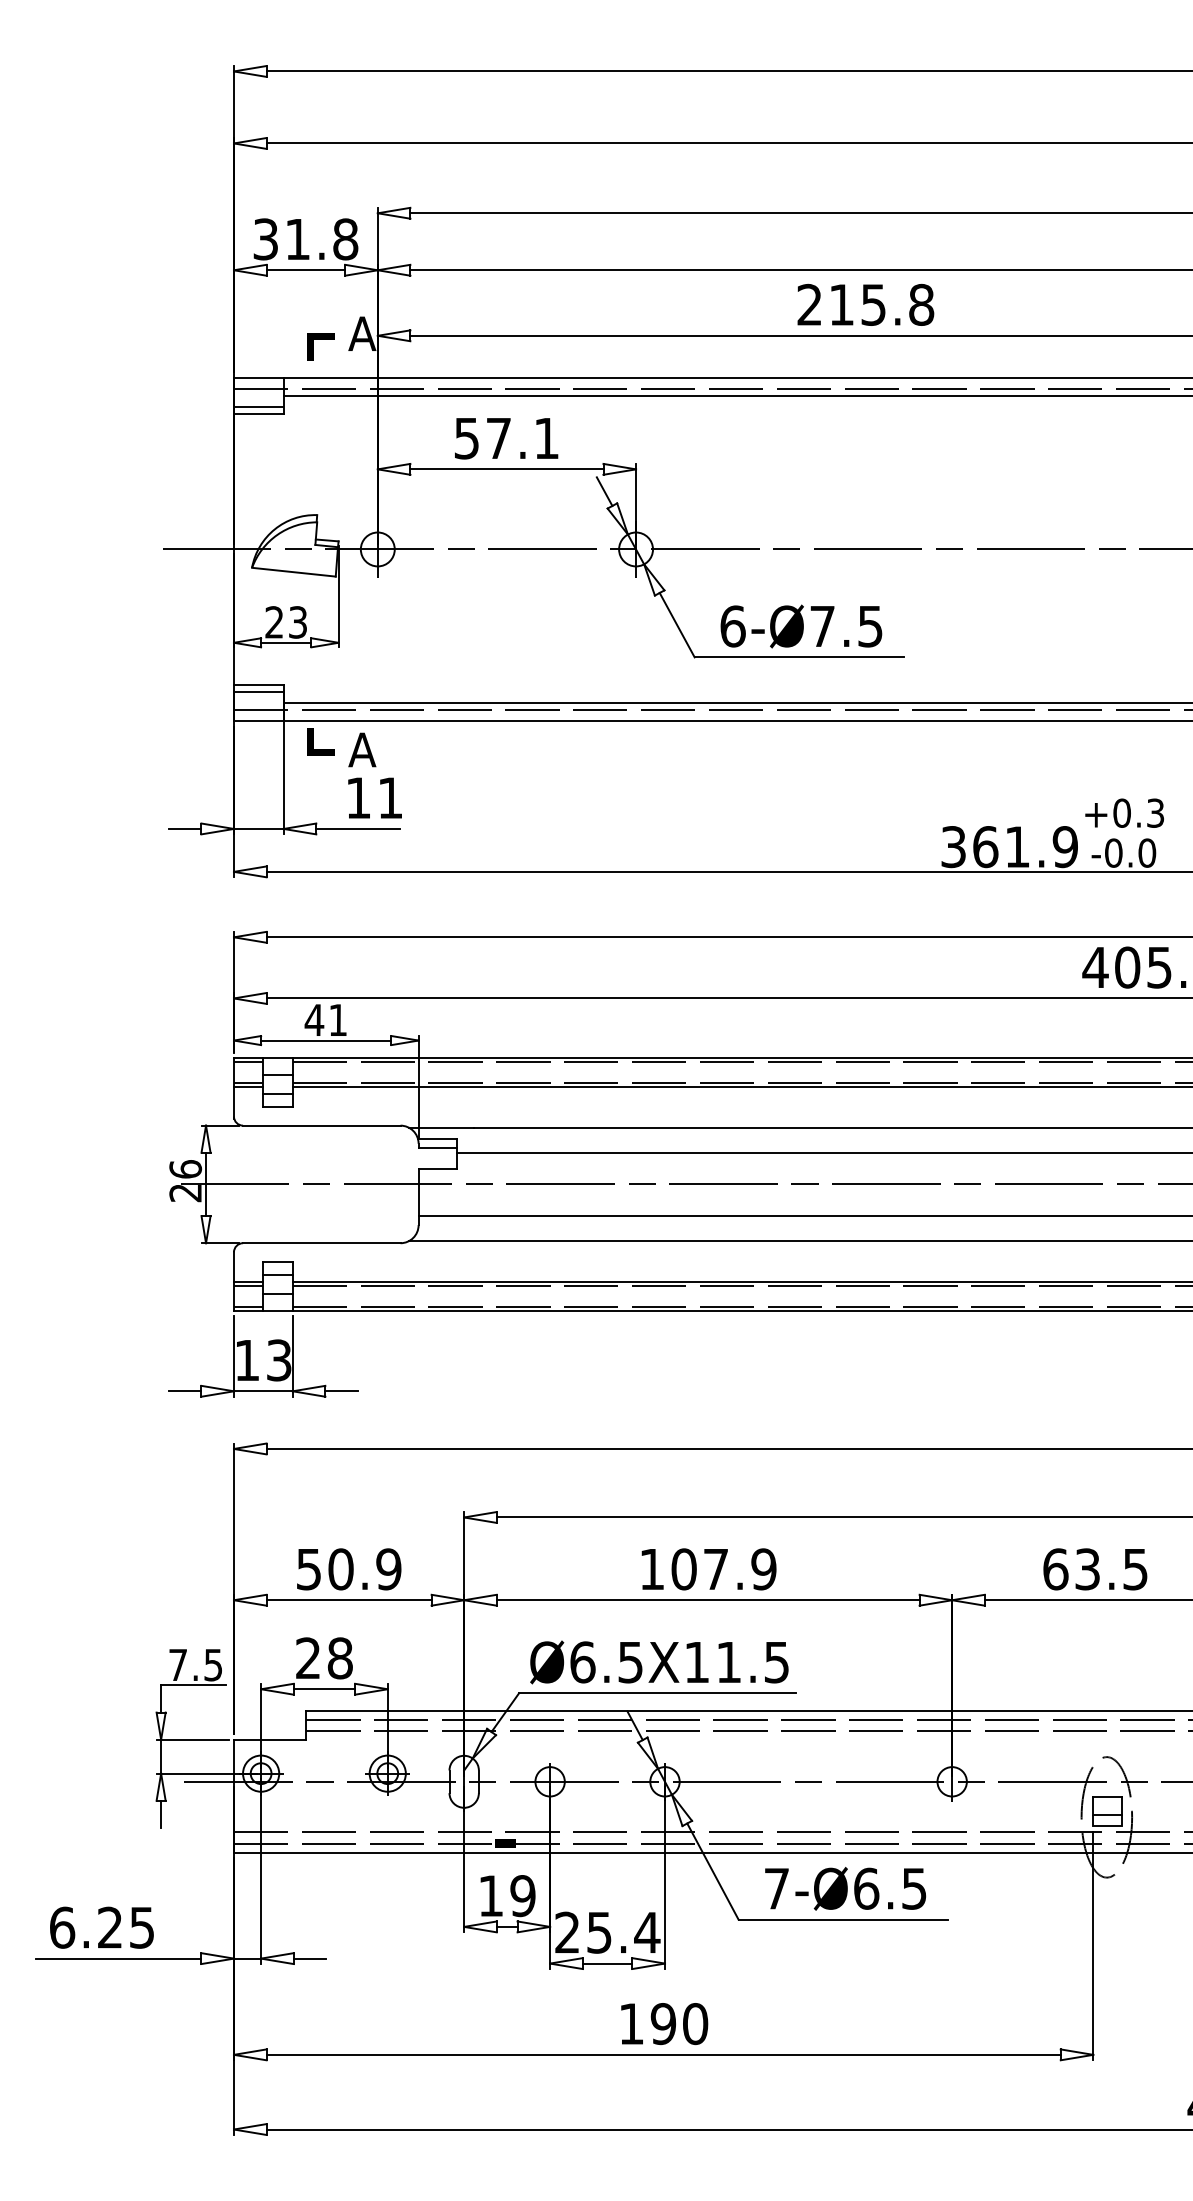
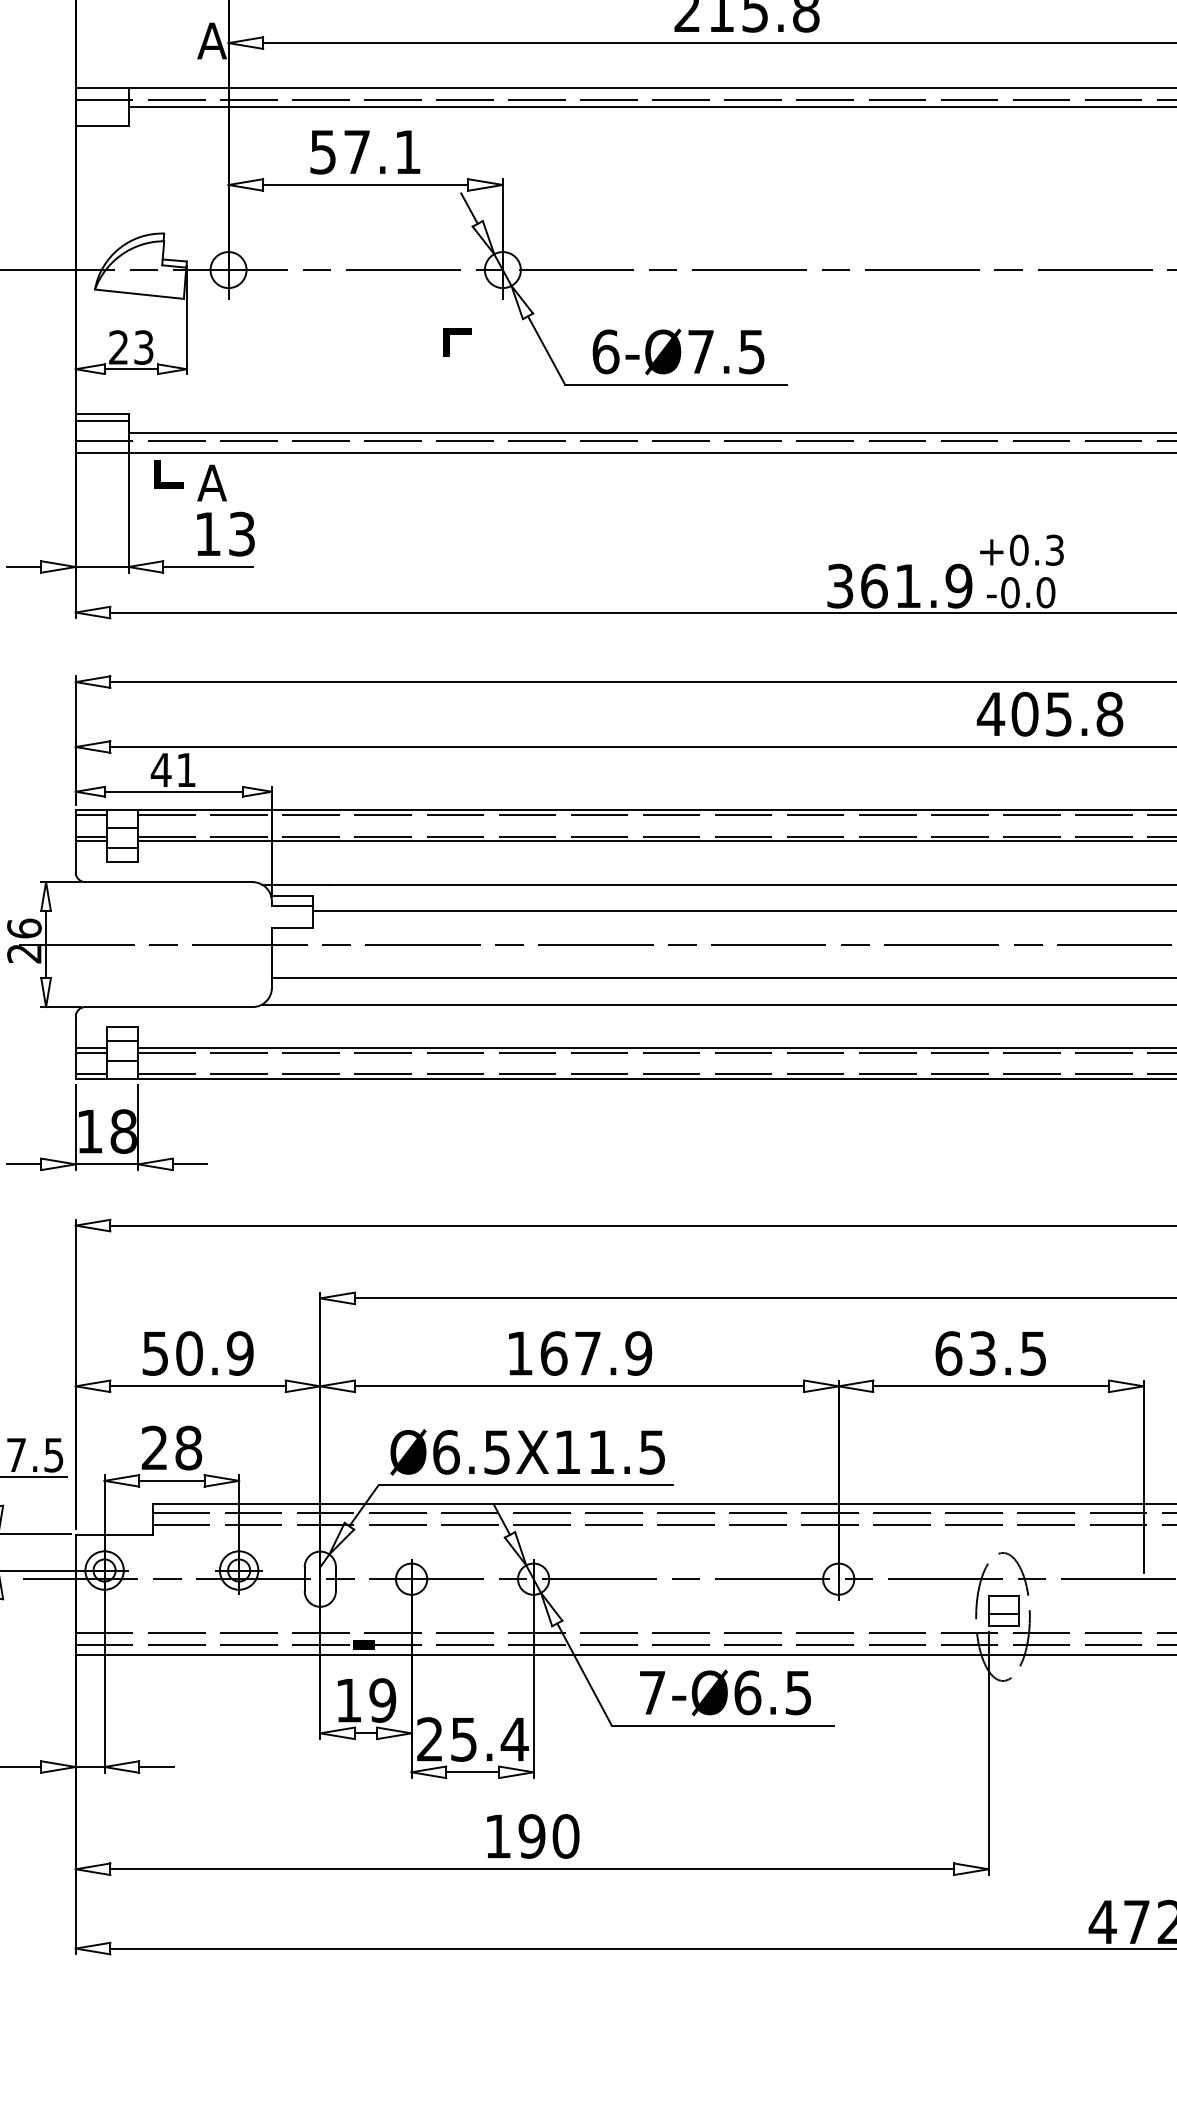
line: (320, 339) -> (456, 334), moved
line: (258, 407) -> (101, 119), removed
text: (390, 798) -> (242, 534), 11 -> 13
text: (278, 1360) -> (123, 1131), 13 -> 18
text: (683, 1569) -> (553, 1353), 107.9 -> 167.9

